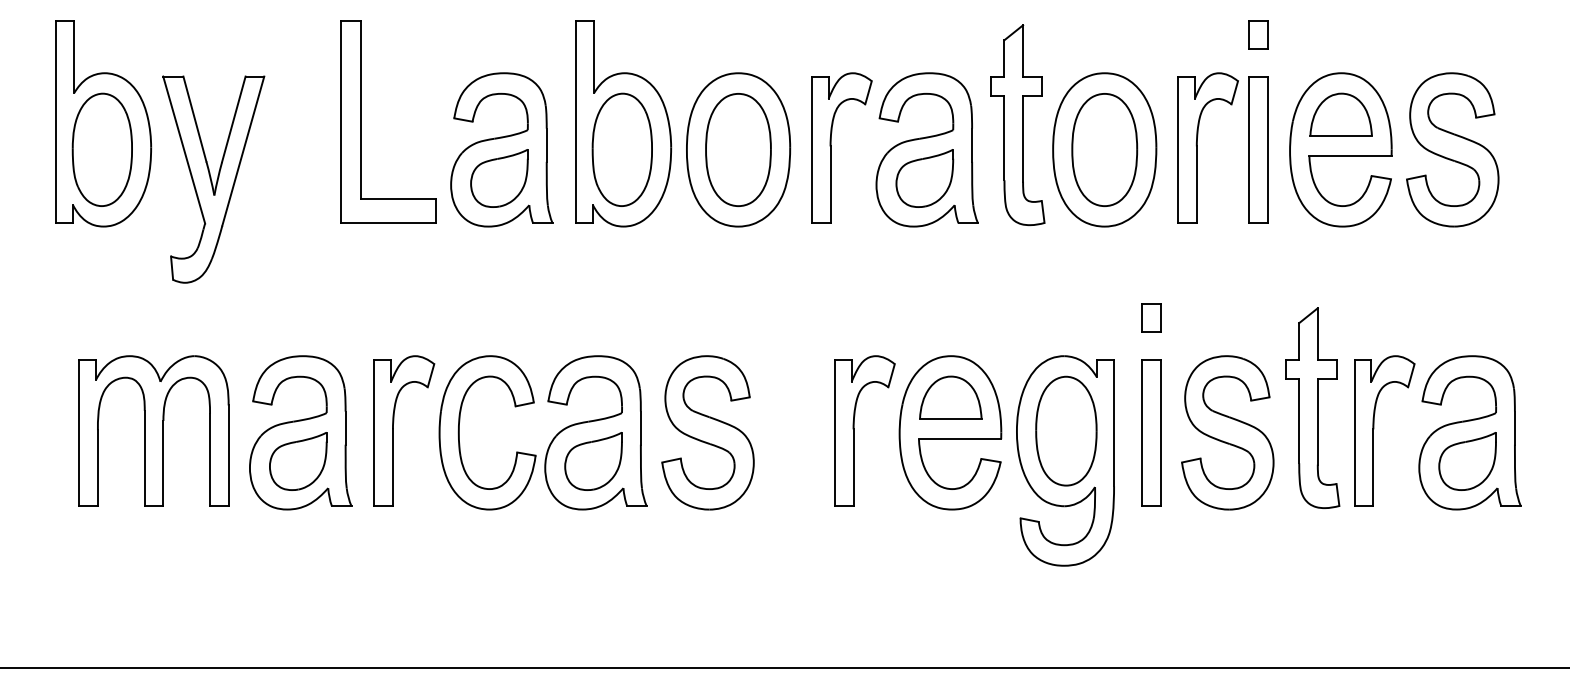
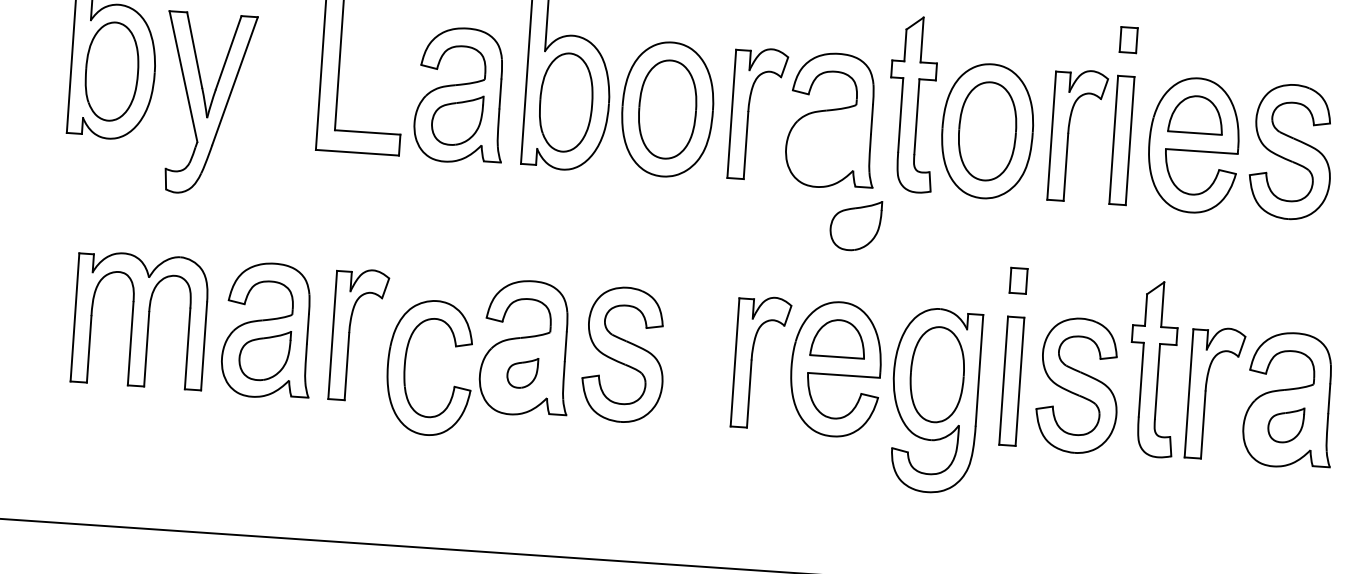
part: (924, 178) -> (855, 225), moved
part: (459, 432) -> (405, 365), moved
part: (593, 461) -> (522, 373), size x0.6
part: (1467, 461) -> (1285, 425), size x0.7

